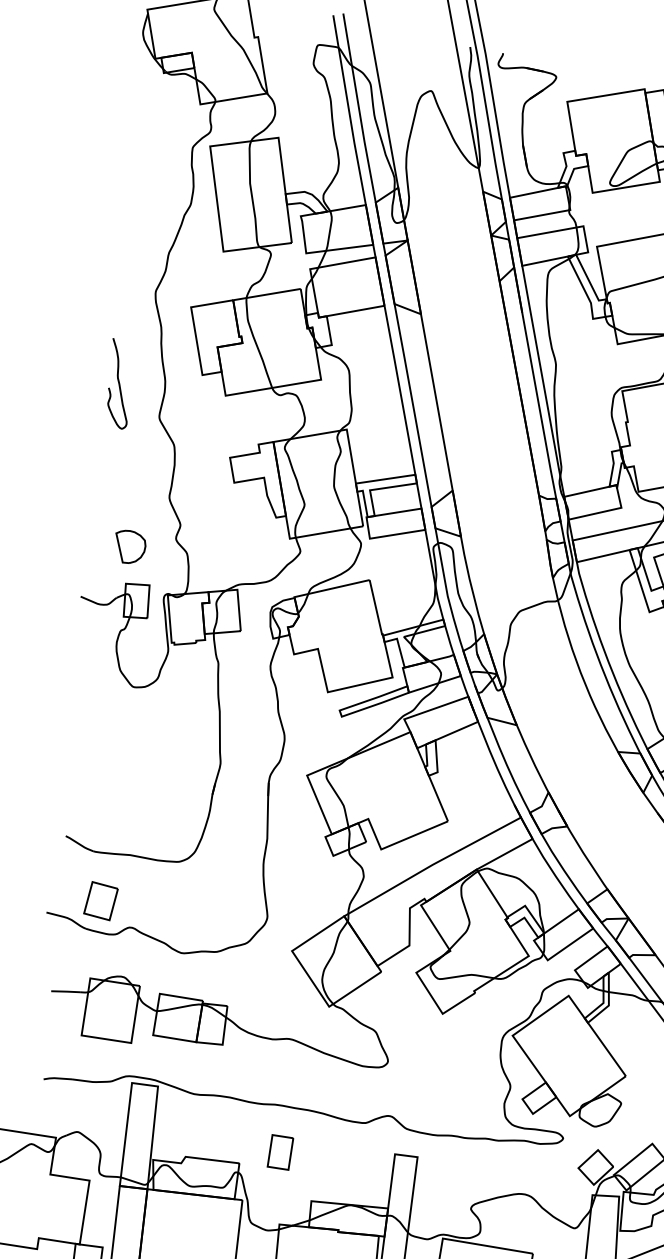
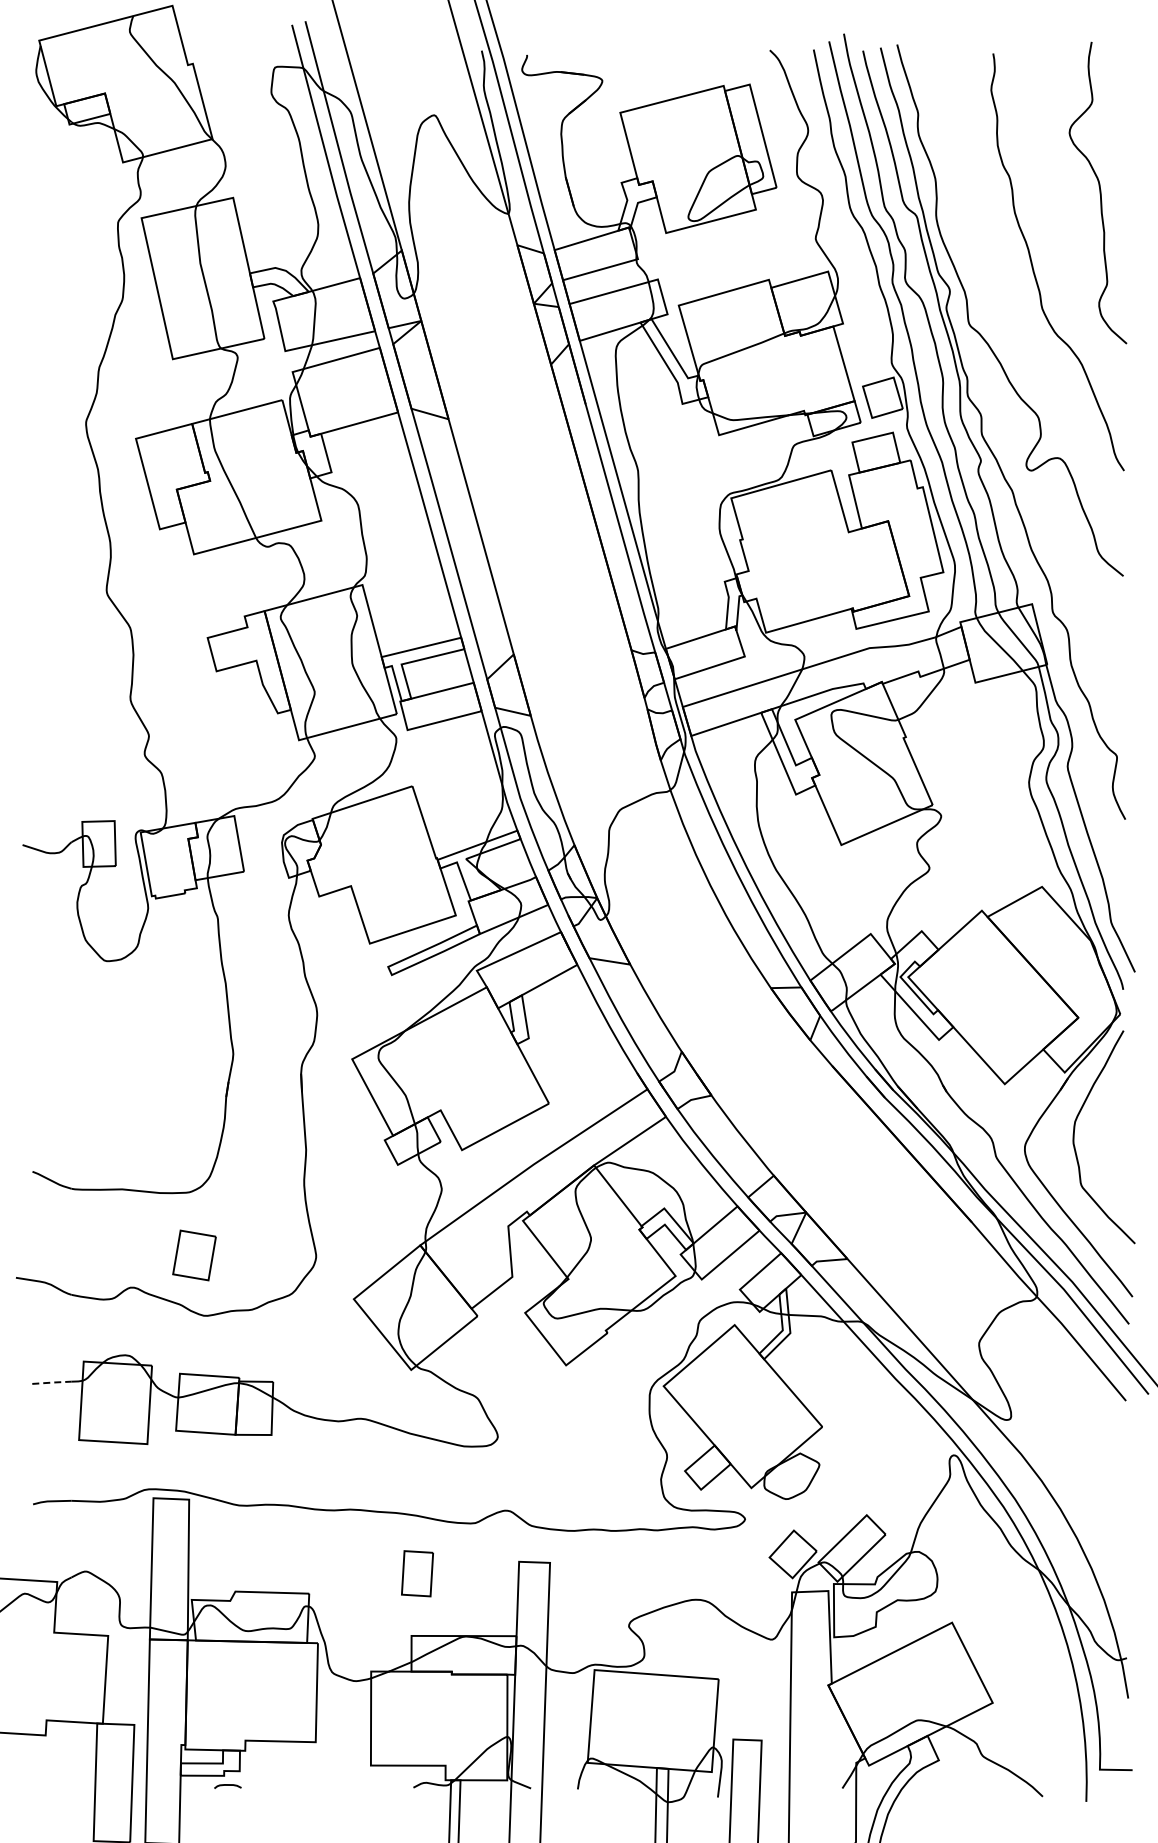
curve: (119, 383) -> (48, 551), removed
part: (130, 546) -> (83, 771), removed
part: (101, 901) -> (194, 1255), moved
line: (66, 991) -> (52, 1382), solid -> dashed
part: (280, 1152) -> (417, 1573), moved

